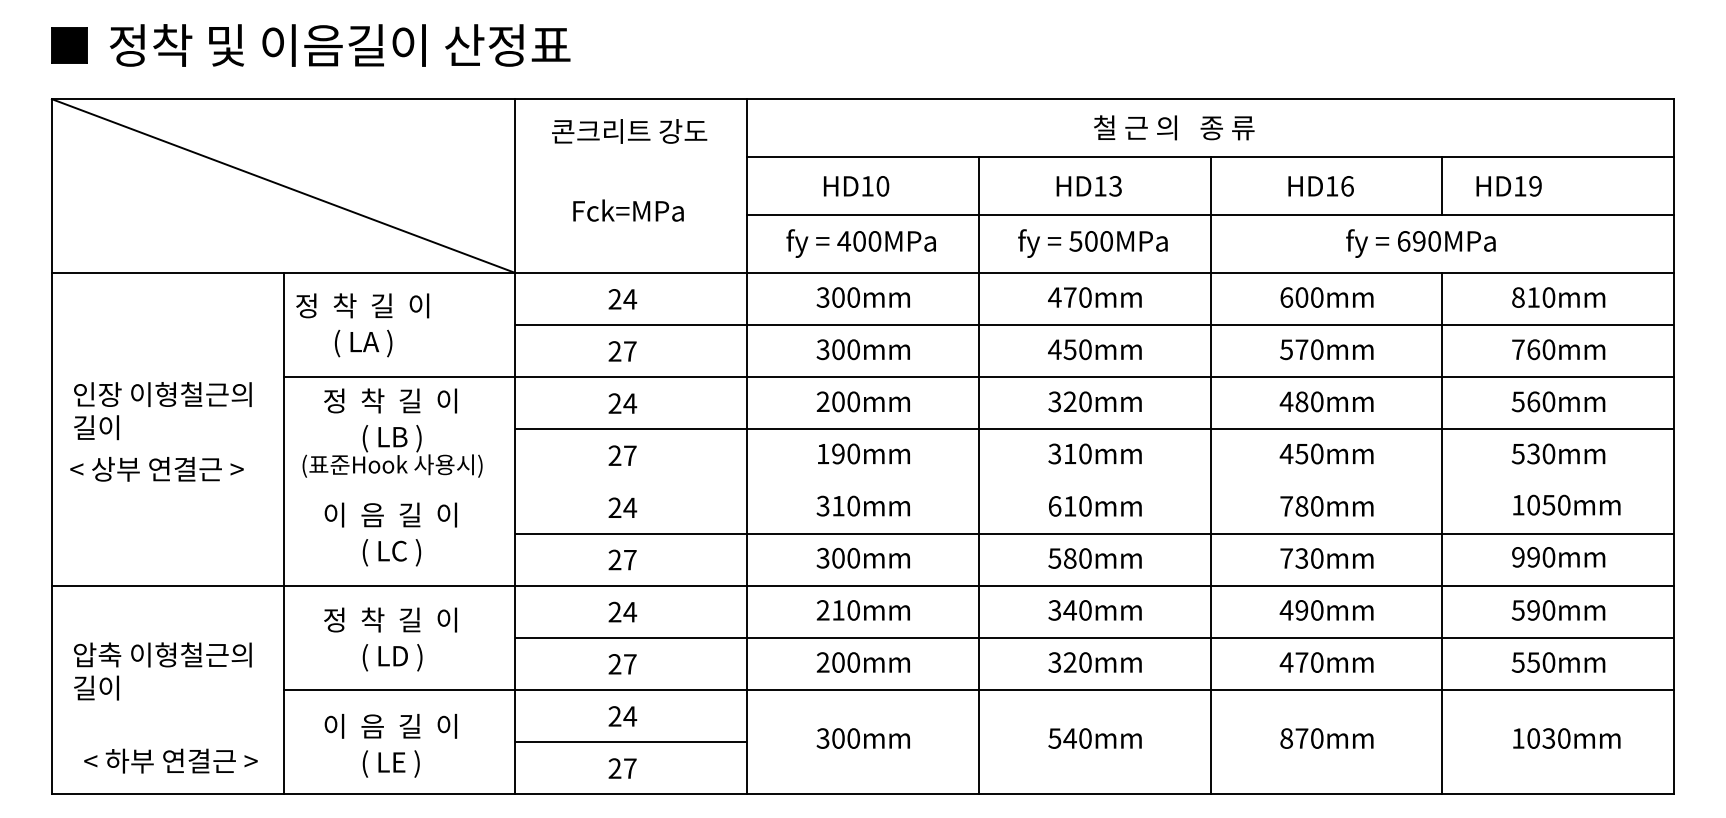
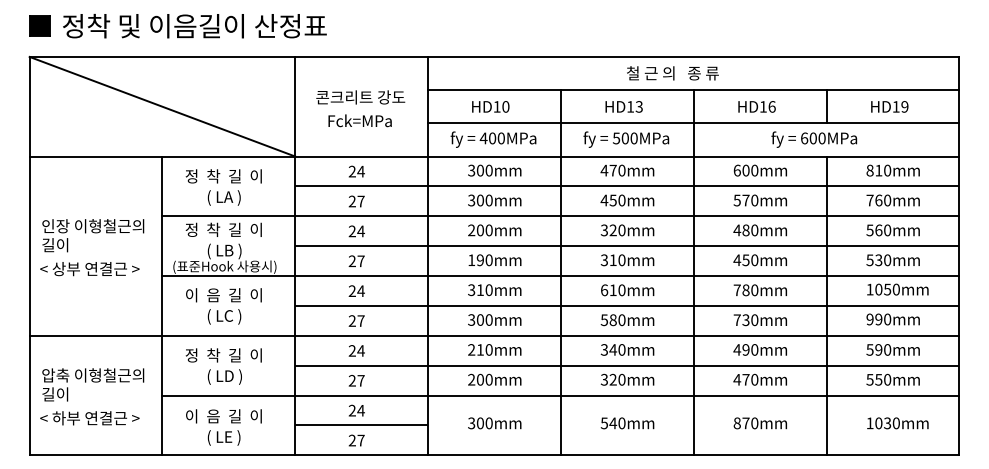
text: (629, 131) -> (360, 97), moved
text: (1508, 185) -> (889, 106), moved
text: (1417, 241) -> (812, 138), 690MPa -> 600MPa
text: (362, 325) -> (223, 187), moved
line: (978, 482) -> (560, 276), added
text: (170, 761) -> (89, 418), moved

